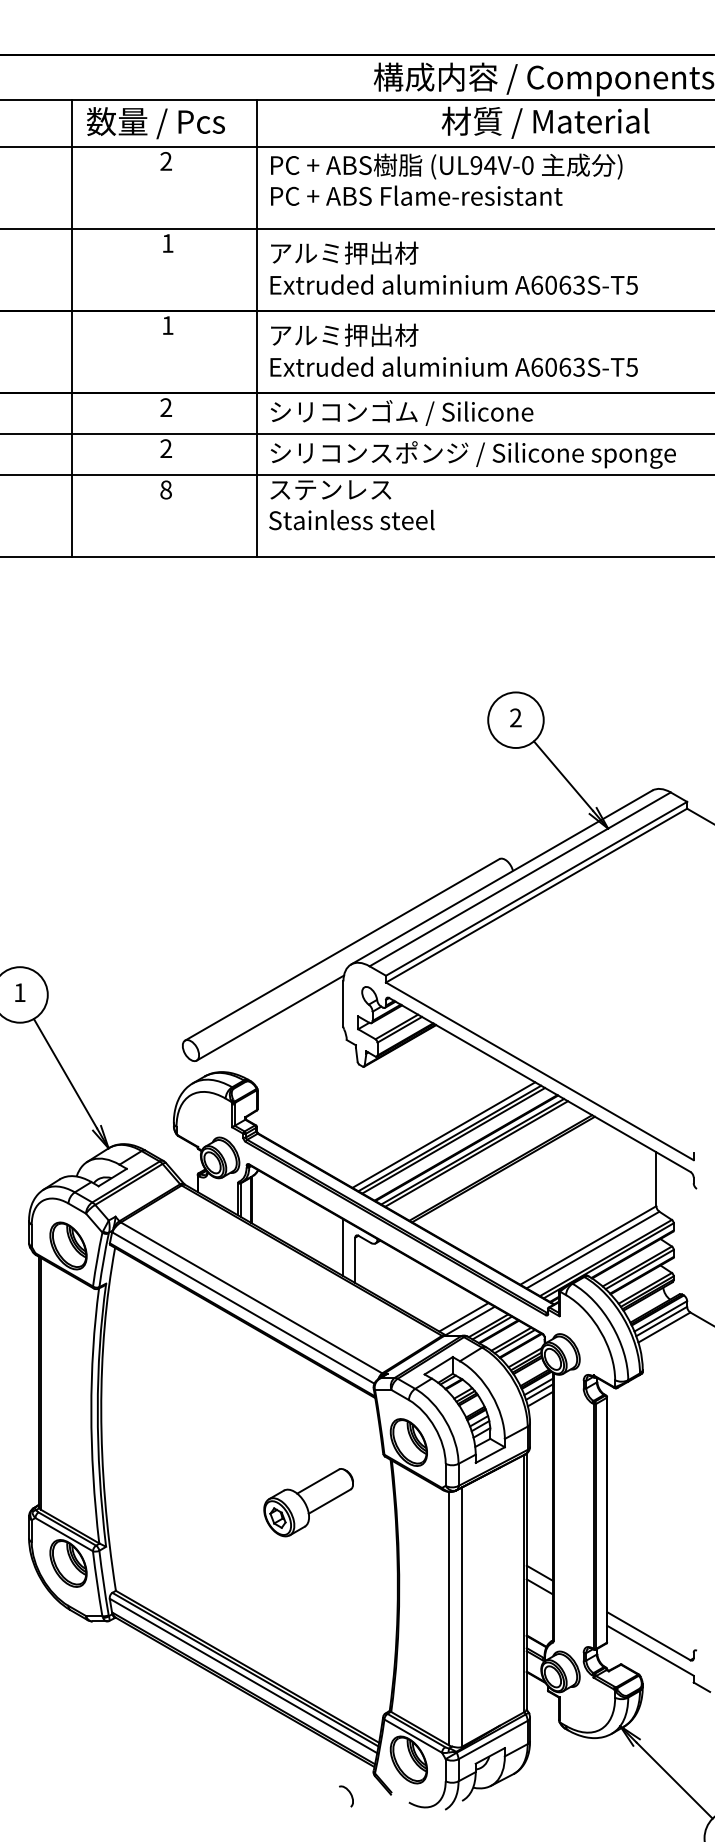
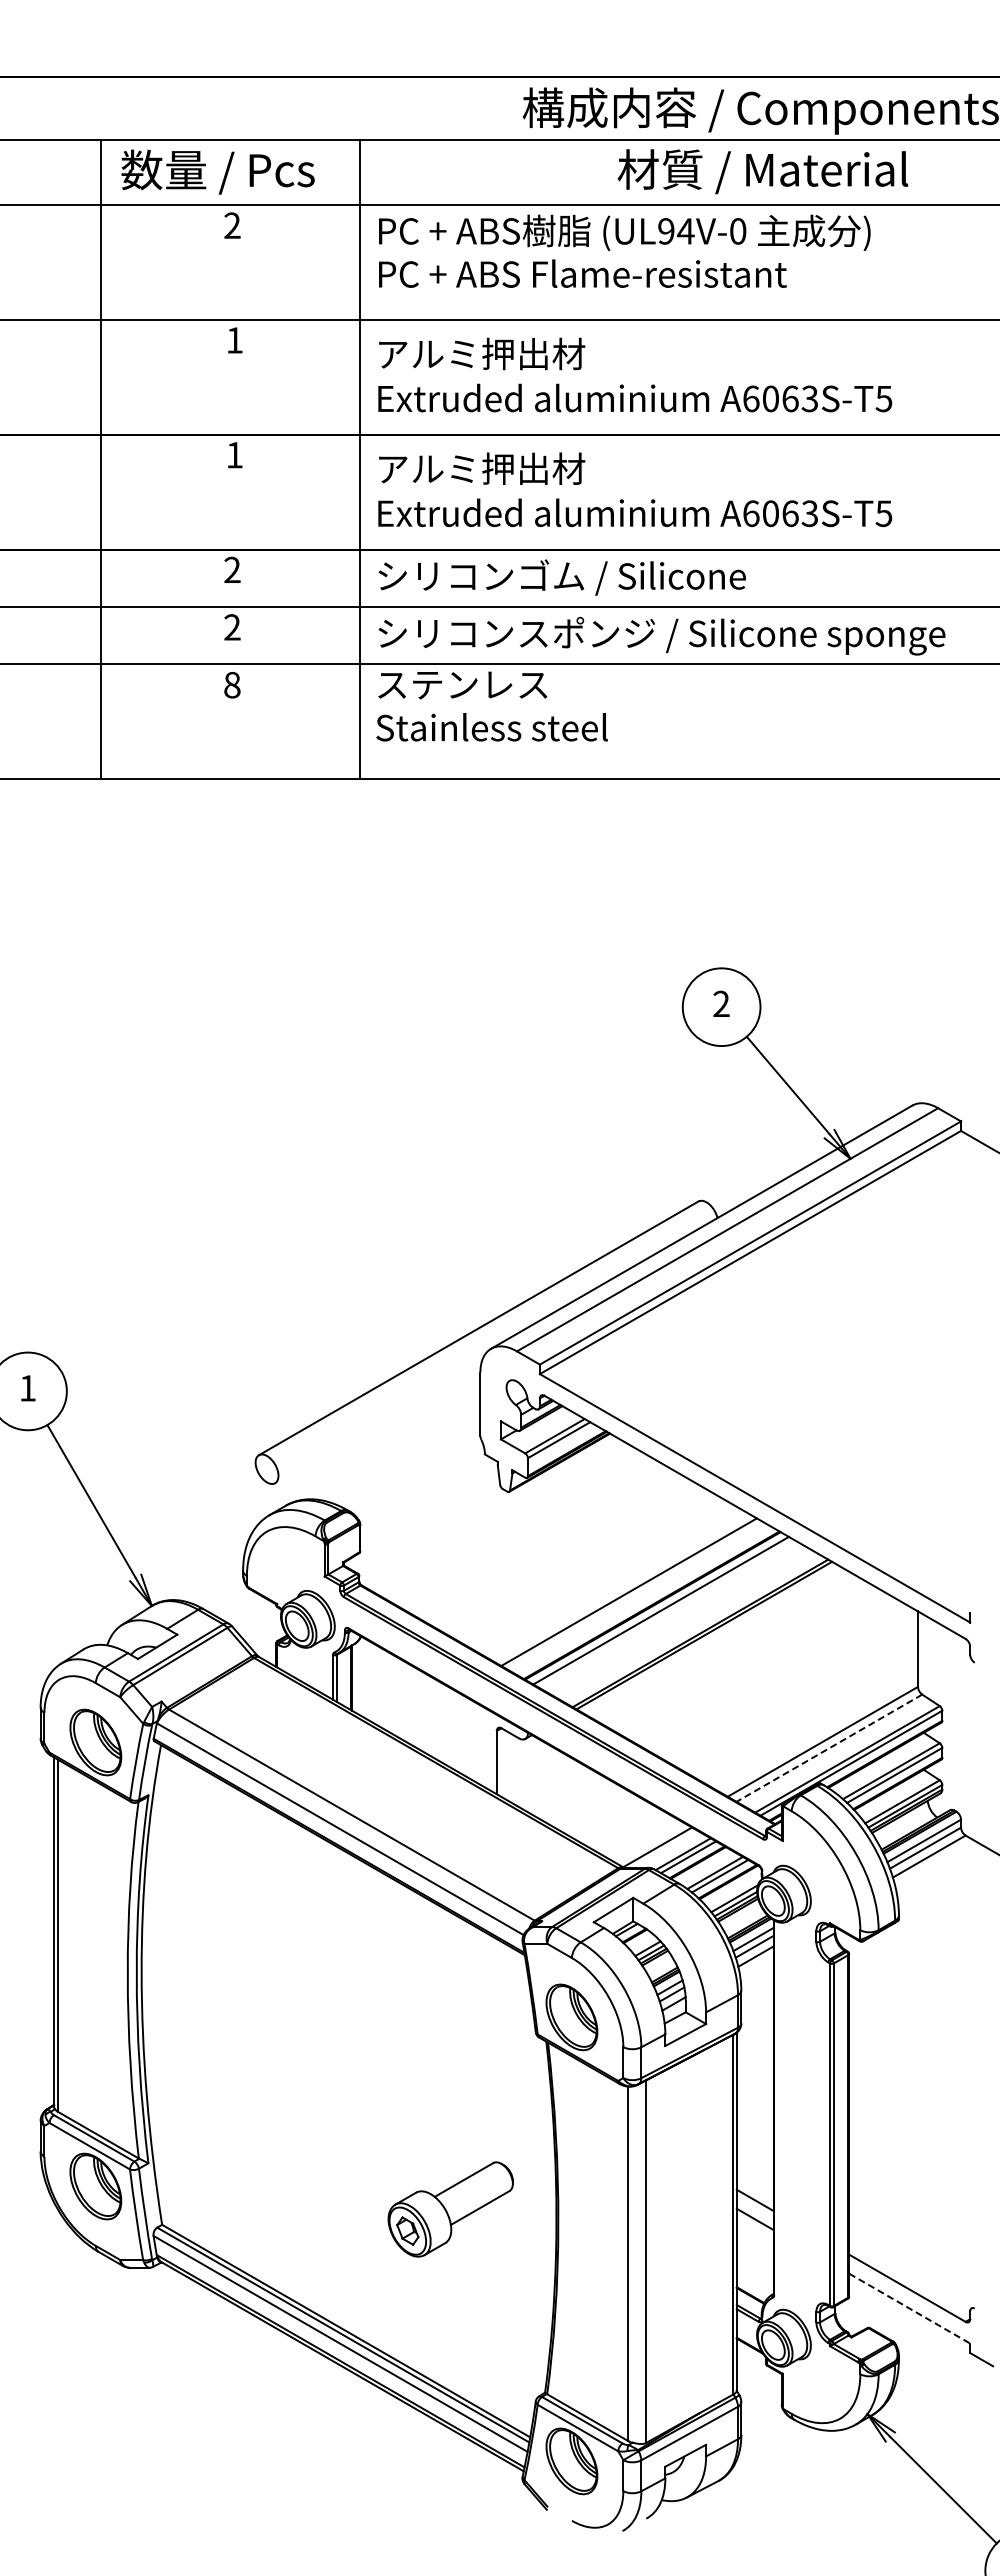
line: (270, 1017) -> (378, 1423), removed
line: (443, 1135) -> (620, 1587), removed
line: (453, 1140) -> (634, 1595), removed
line: (476, 1153) -> (666, 1613), removed
line: (343, 1247) -> (480, 1744), removed
line: (592, 1250) -> (828, 1748), solid -> dashed
line: (463, 1317) -> (648, 1842), removed
part: (308, 1502) -> (450, 2209), moved
line: (650, 1650) -> (909, 2308), solid -> dashed
curve: (350, 1795) -> (490, 2510), removed

